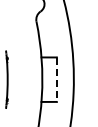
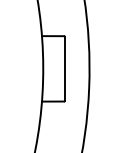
line: (57, 79) -> (65, 68), dashed -> solid

